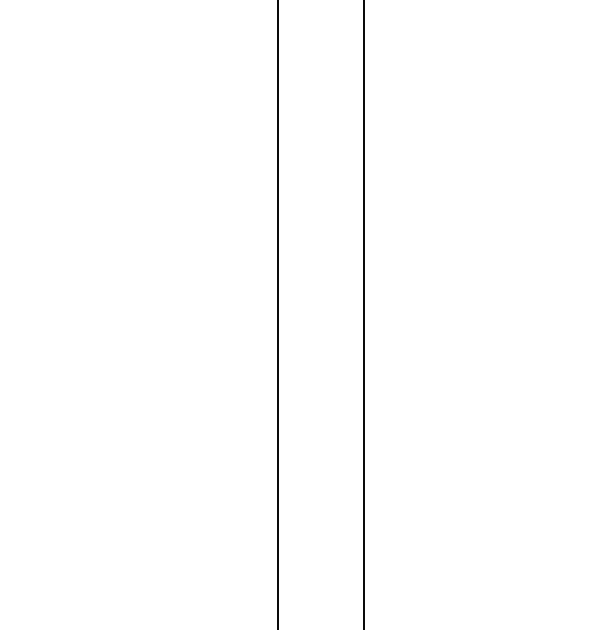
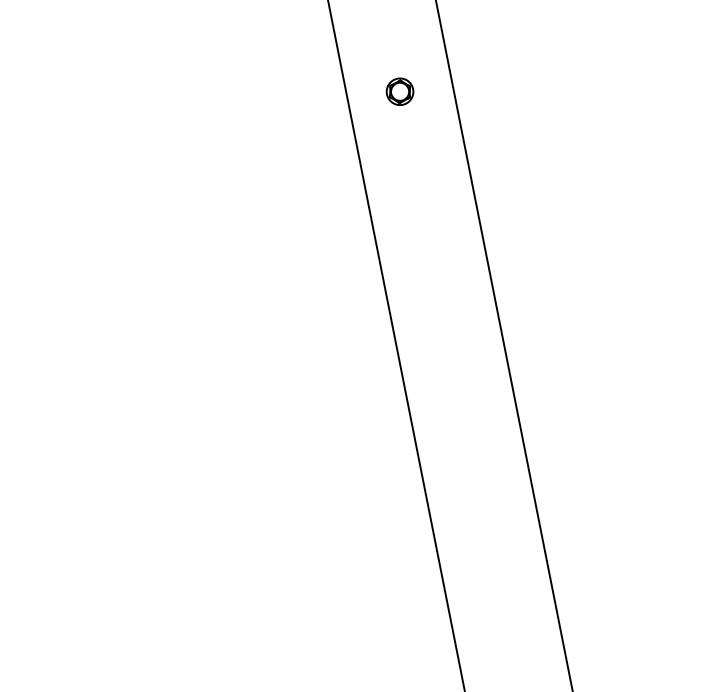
part: (320, 90) -> (399, 91), added

